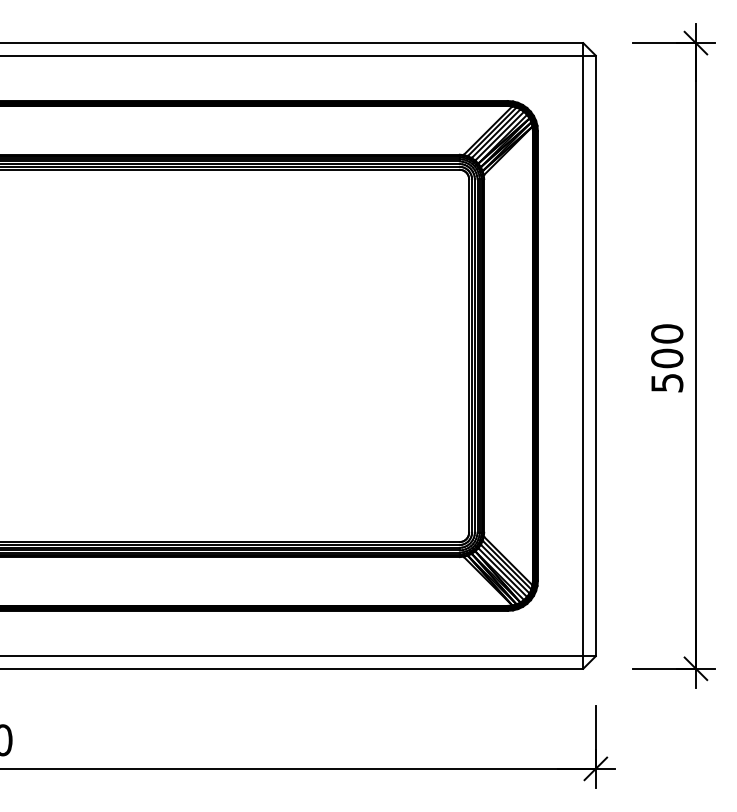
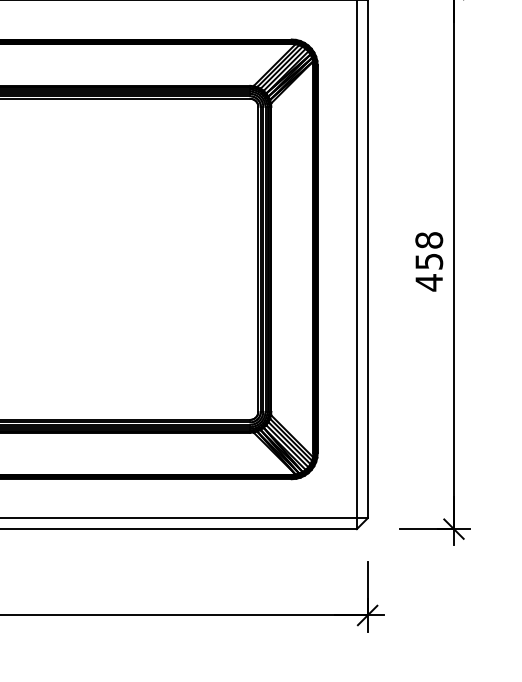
text: (667, 358) -> (429, 261), 500 -> 458

